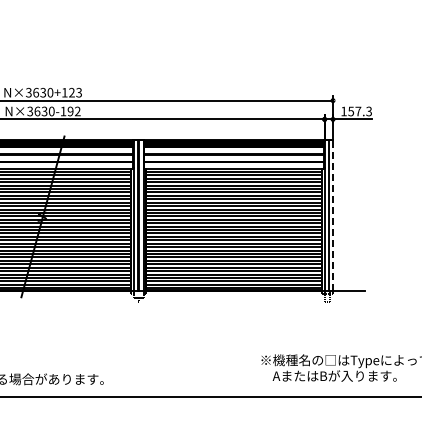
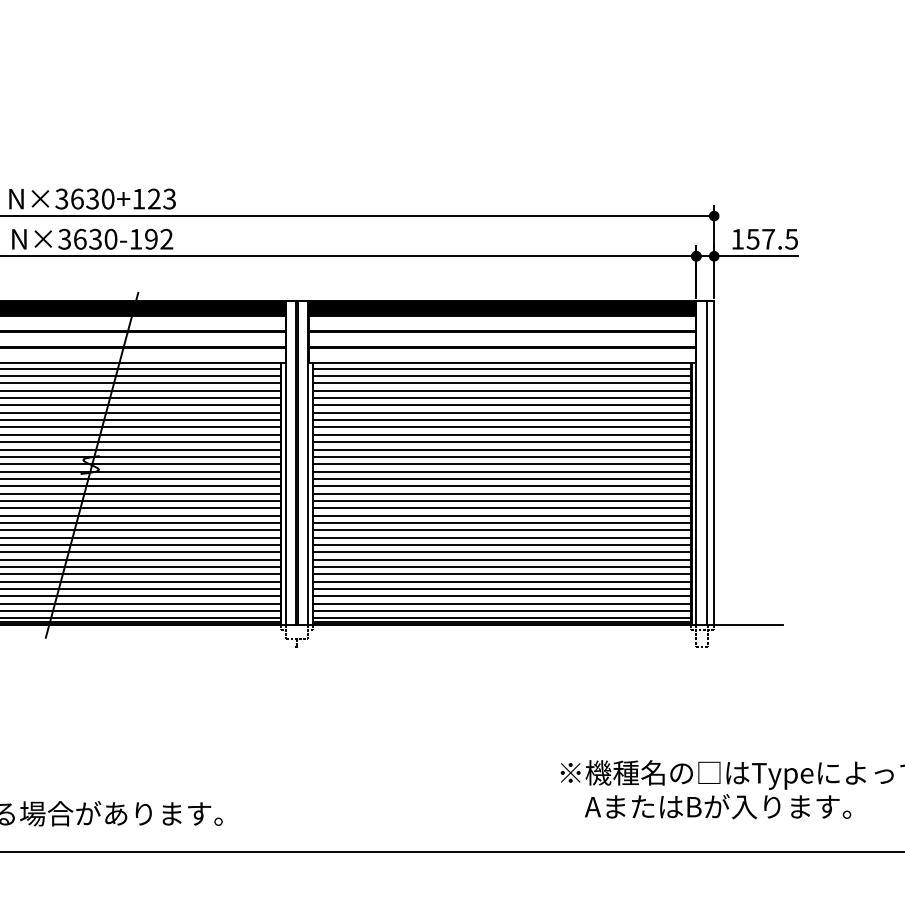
text: (368, 110) -> (790, 237), 157.3 -> 157.5
line: (333, 215) -> (715, 462), dashed -> solid

